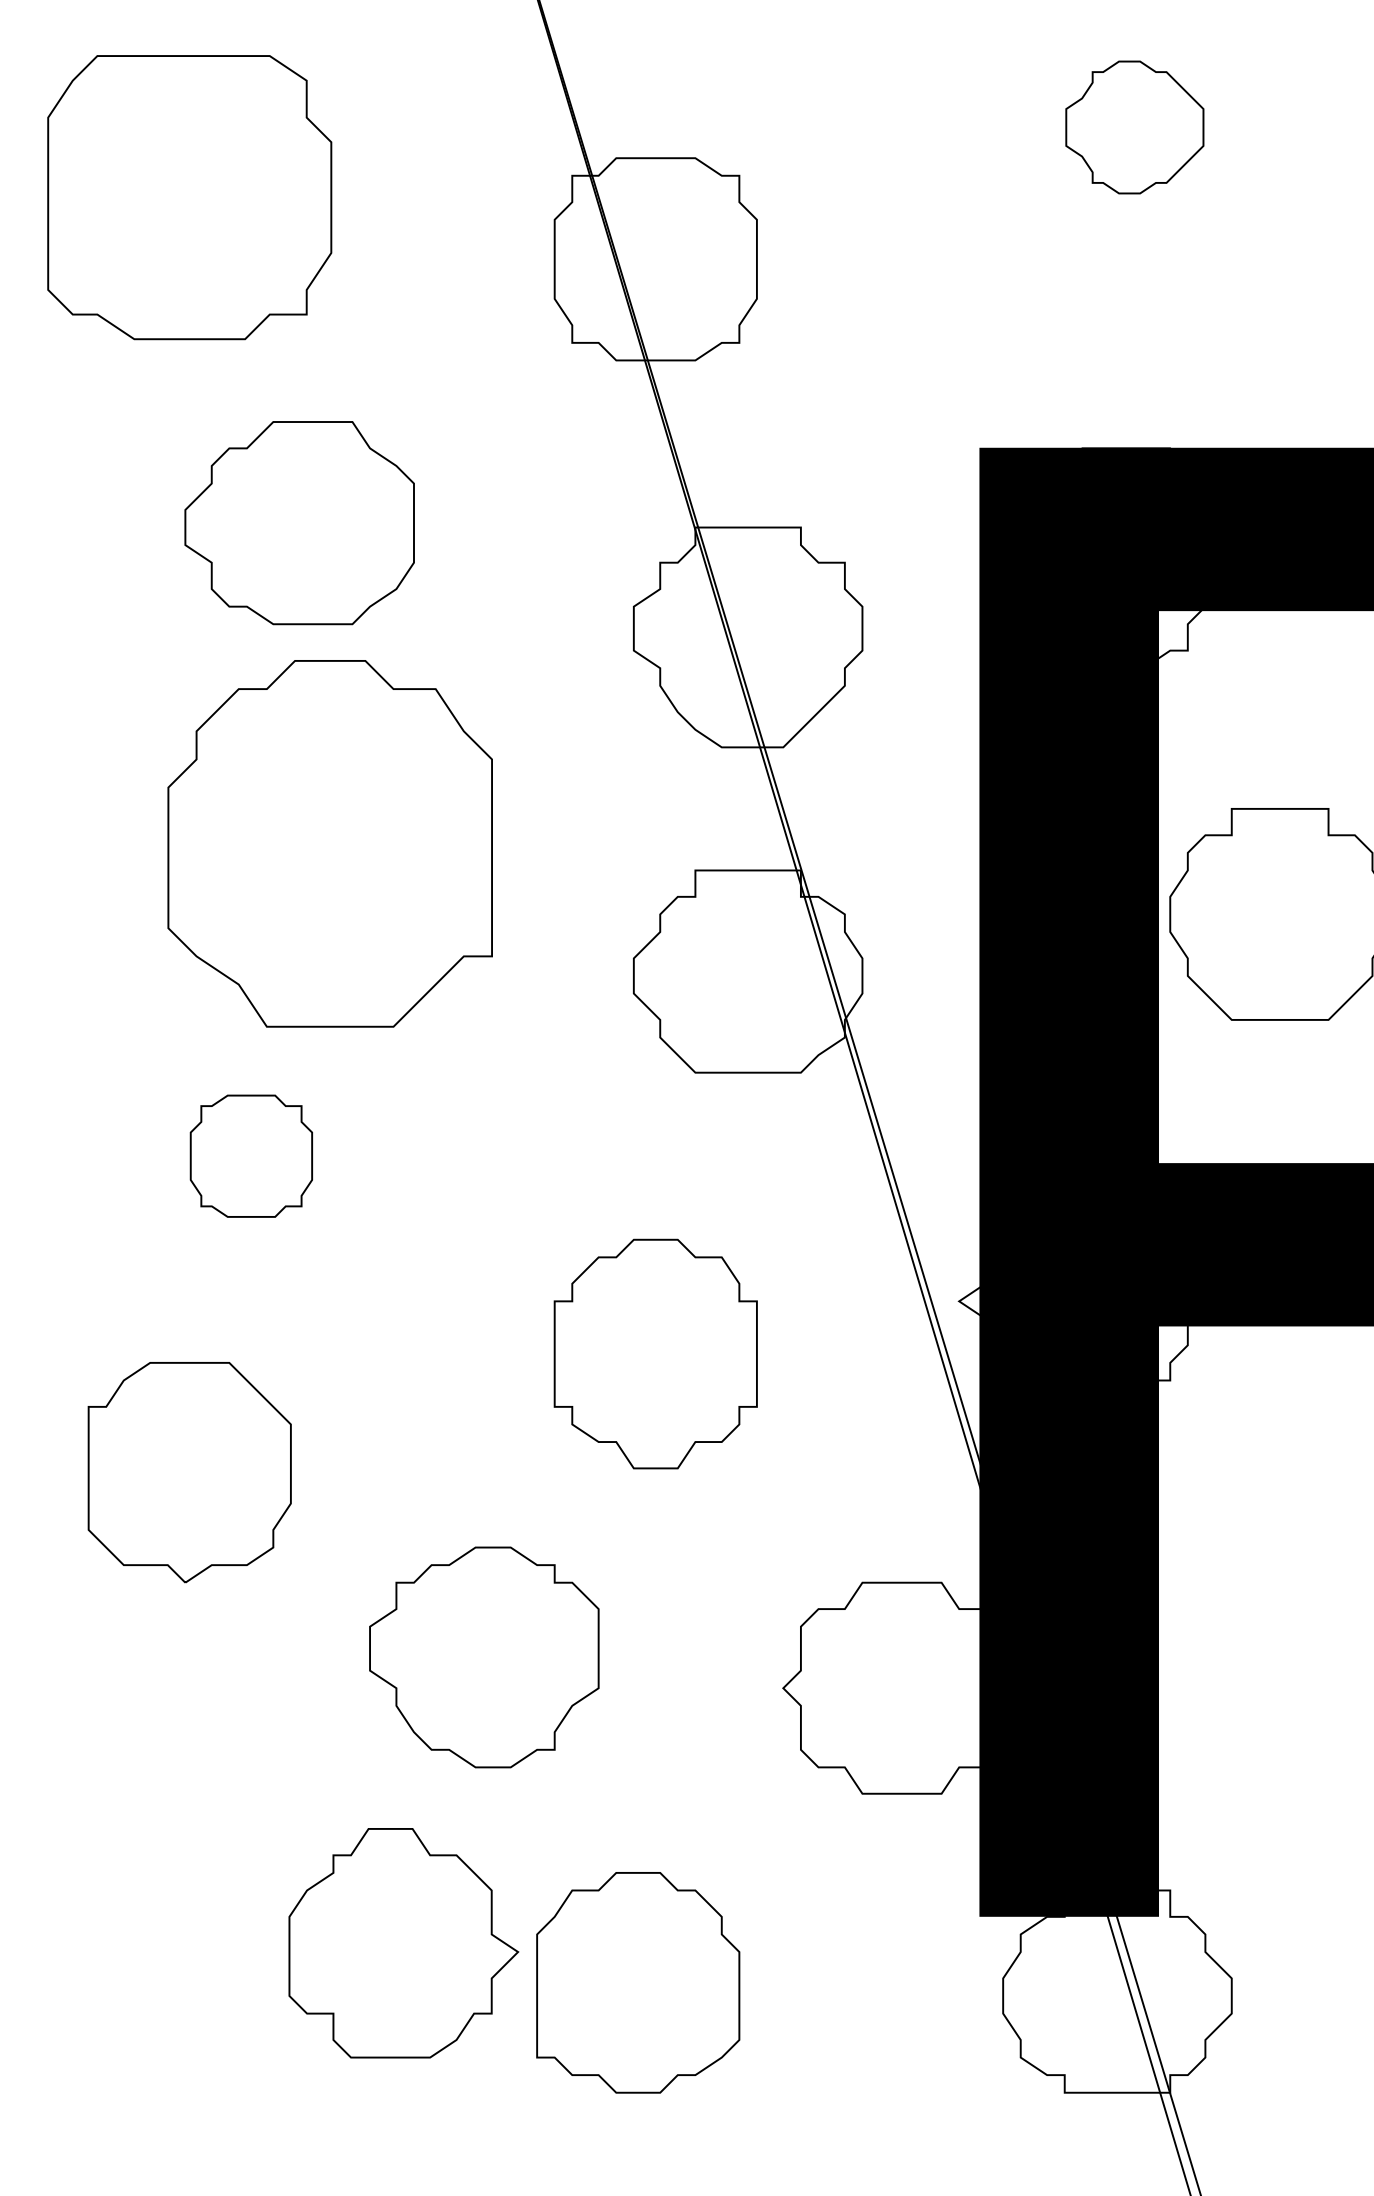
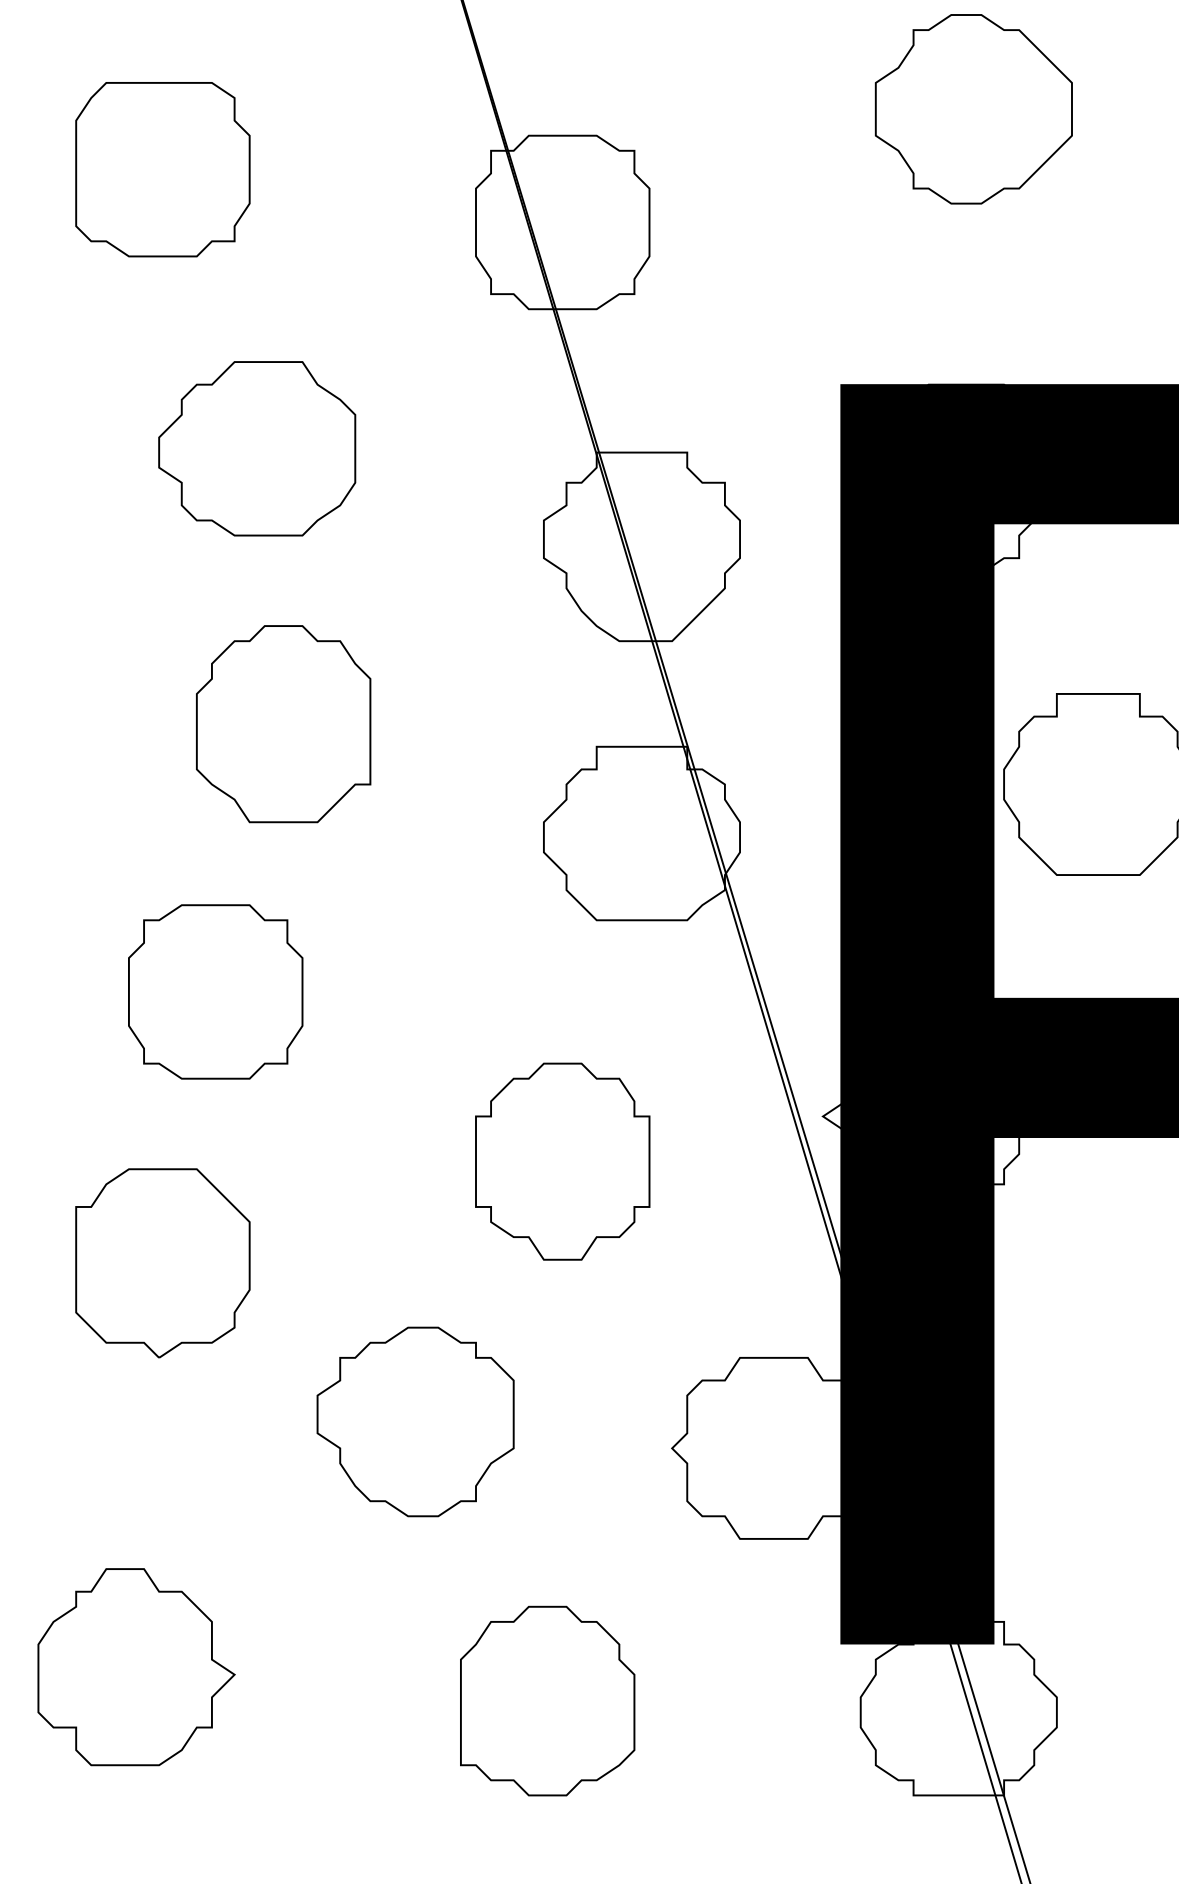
part: (1134, 127) -> (973, 109), size x1.67
part: (189, 197) -> (162, 169), size x0.71
part: (330, 844) -> (283, 724), size x0.62
part: (251, 1155) -> (215, 991), size x1.67
part: (403, 1943) -> (136, 1667), moved

